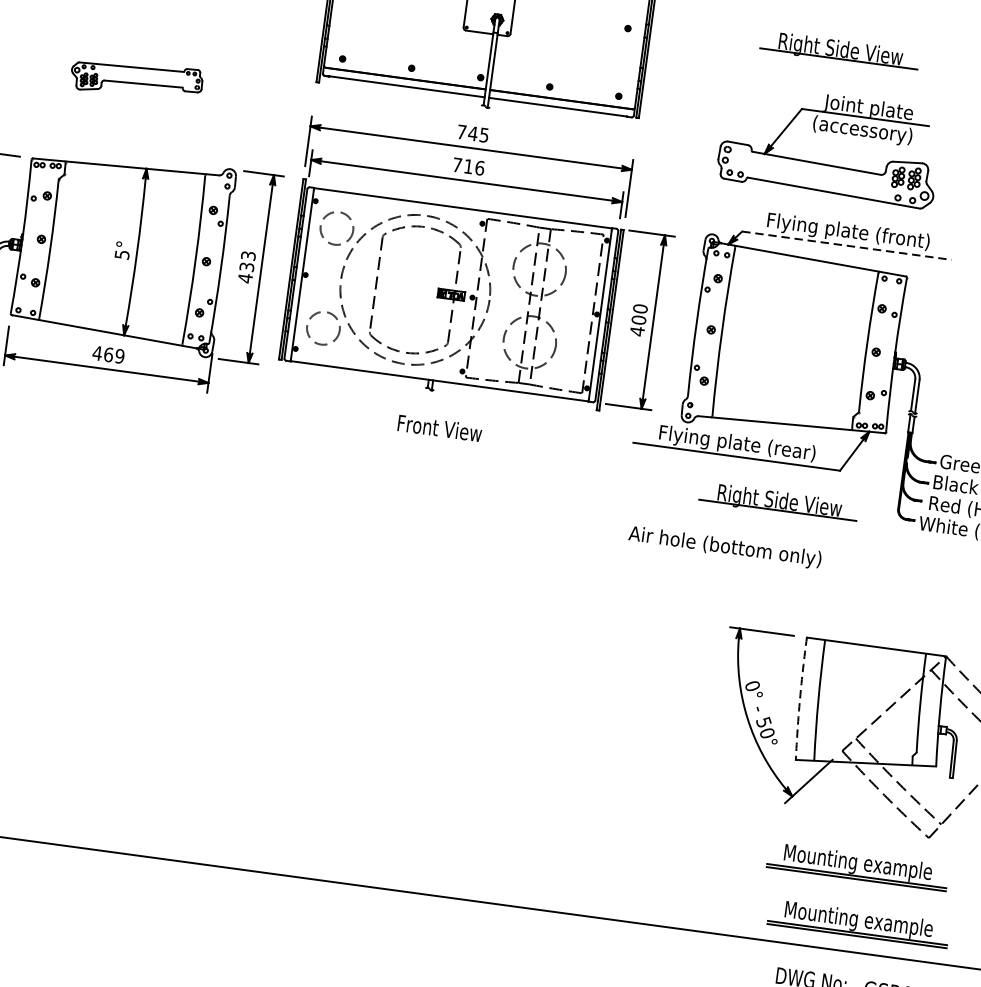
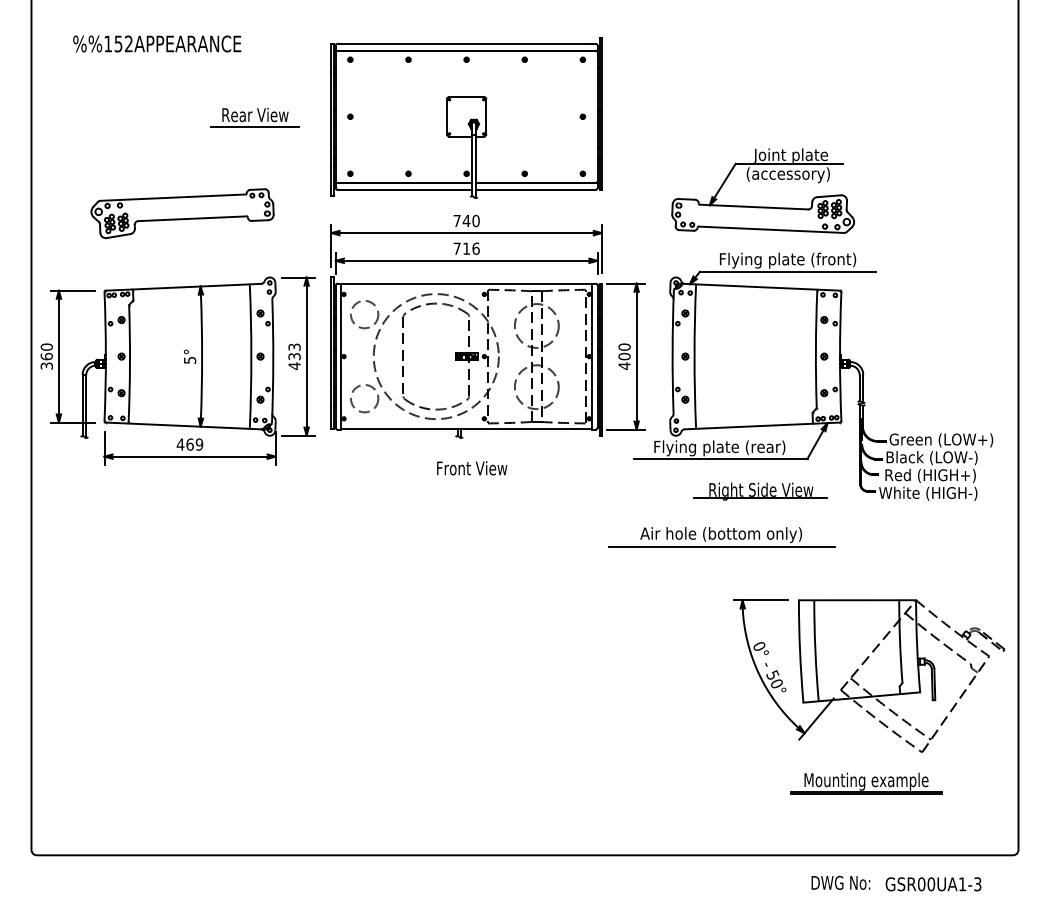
part: (839, 50) -> (760, 111), removed
part: (136, 79) -> (182, 213), size x1.67
text: (483, 134) -> (475, 220), 745 -> 740
line: (847, 245) -> (788, 271), dashed -> solid
line: (723, 561) -> (721, 546), added
arc: (800, 698) -> (800, 651), dashed -> solid
part: (858, 923) -> (873, 830), removed

